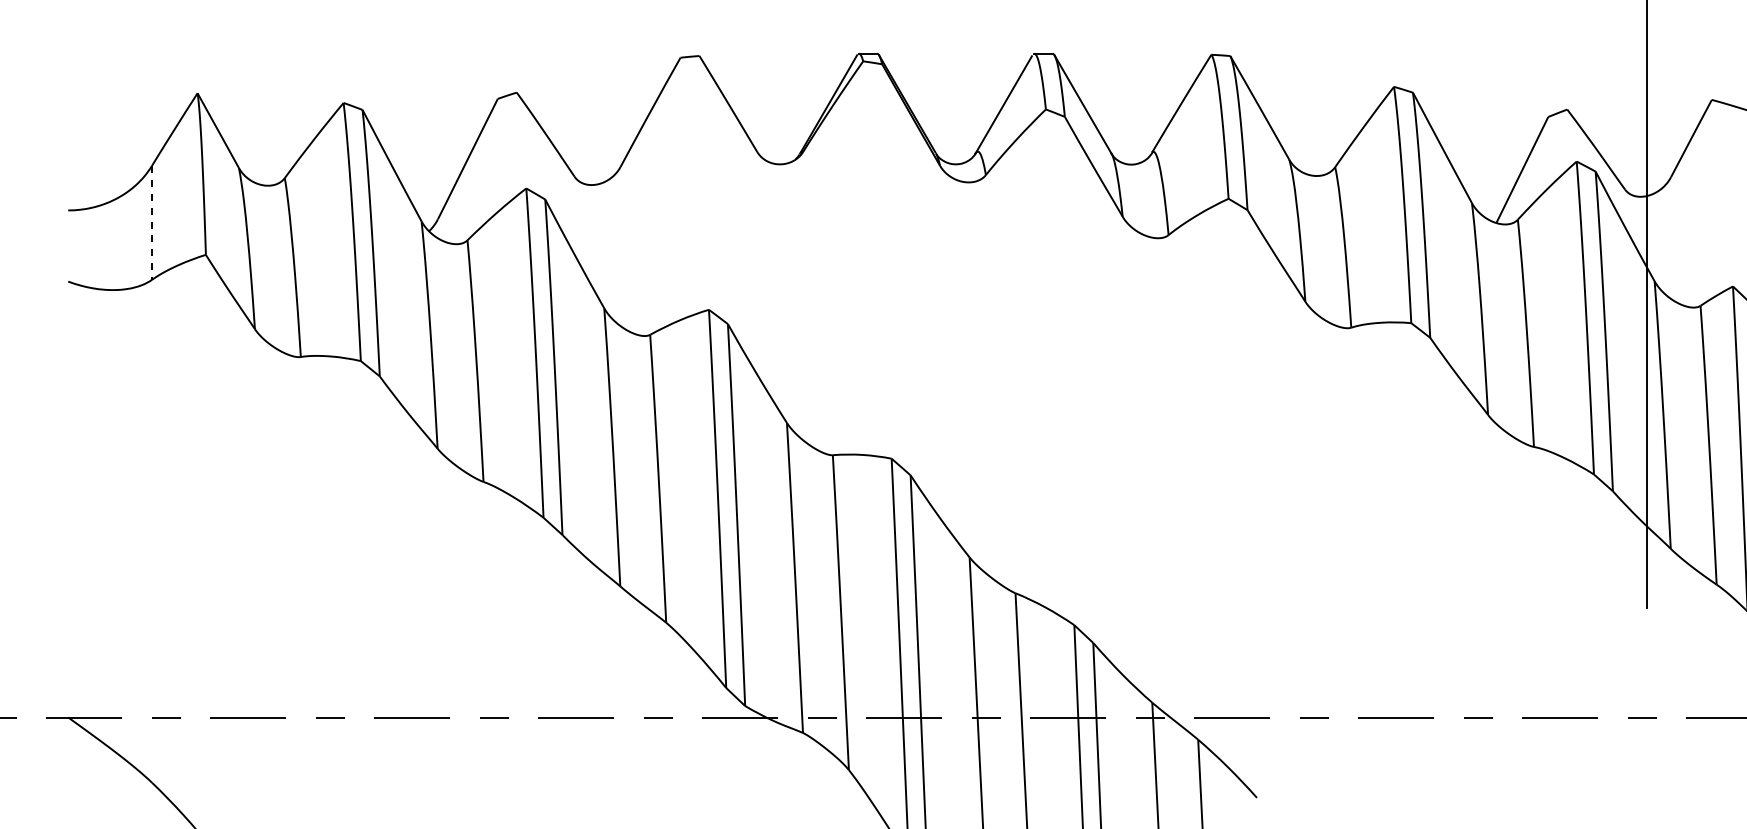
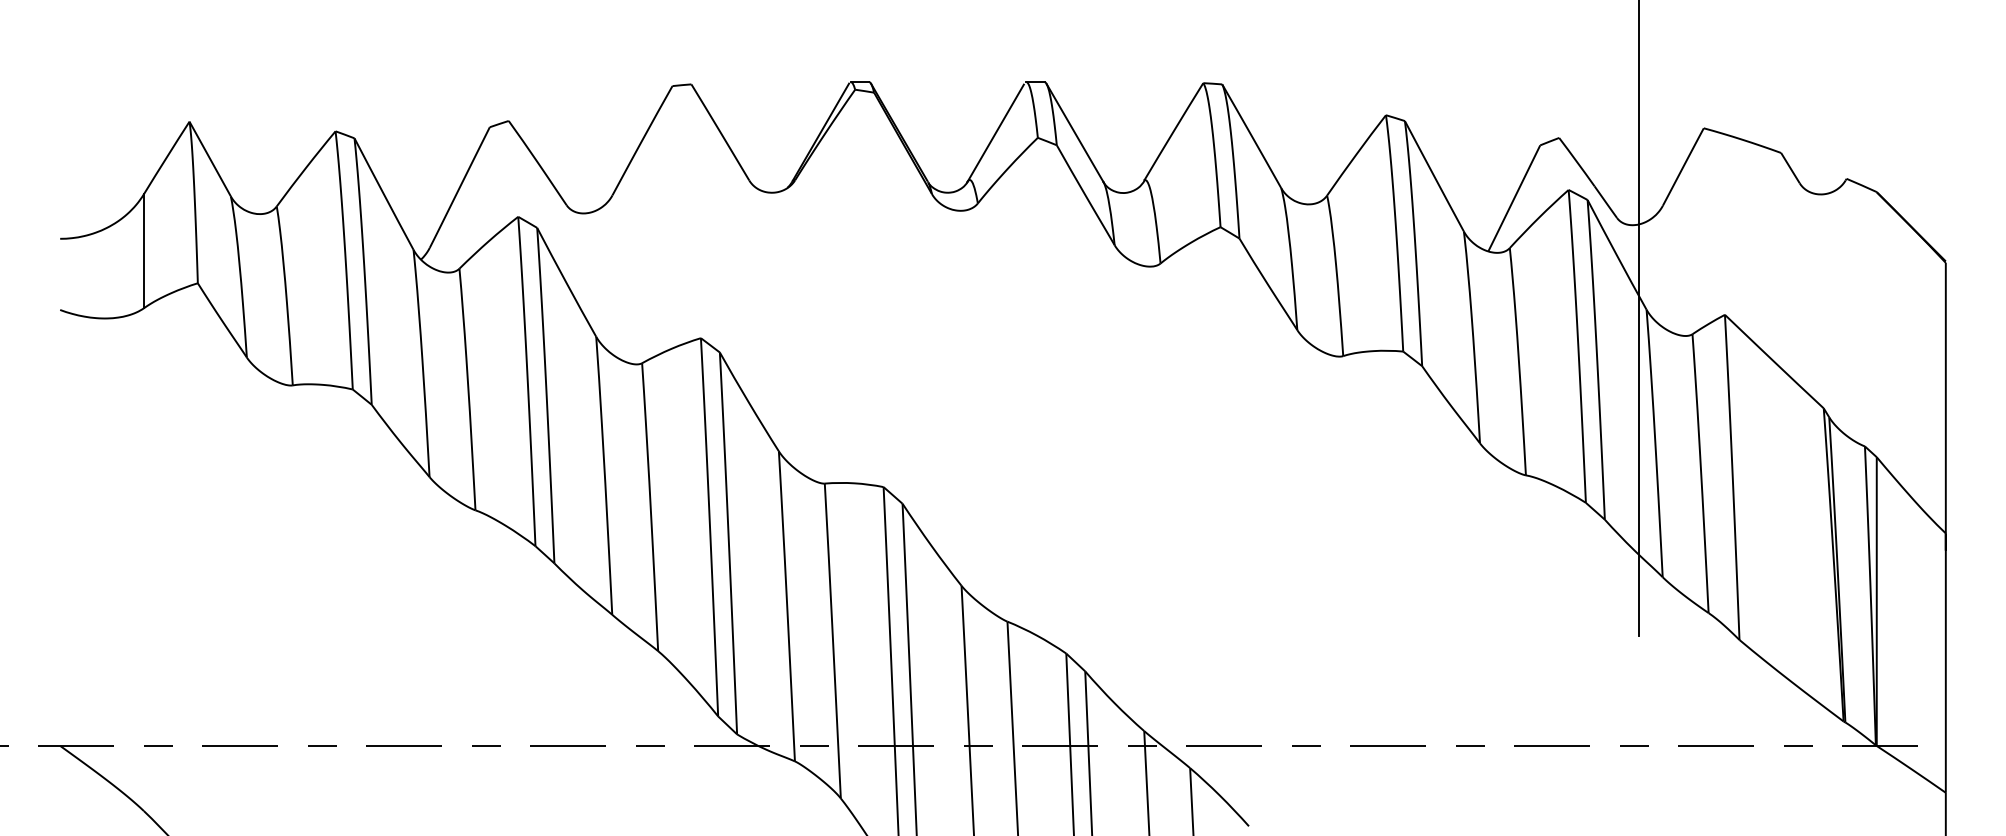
line: (151, 223) -> (143, 251), dashed -> solid

